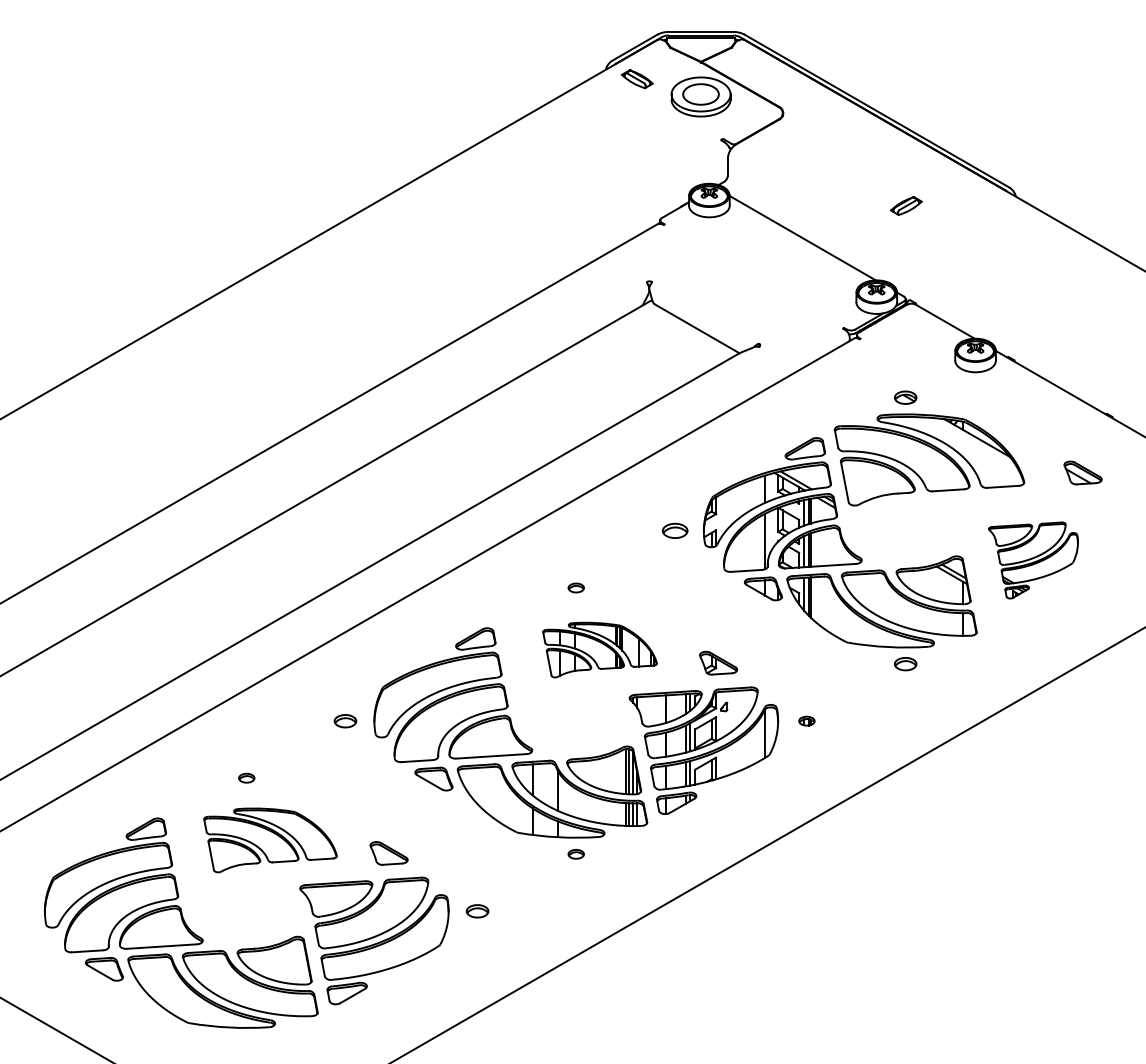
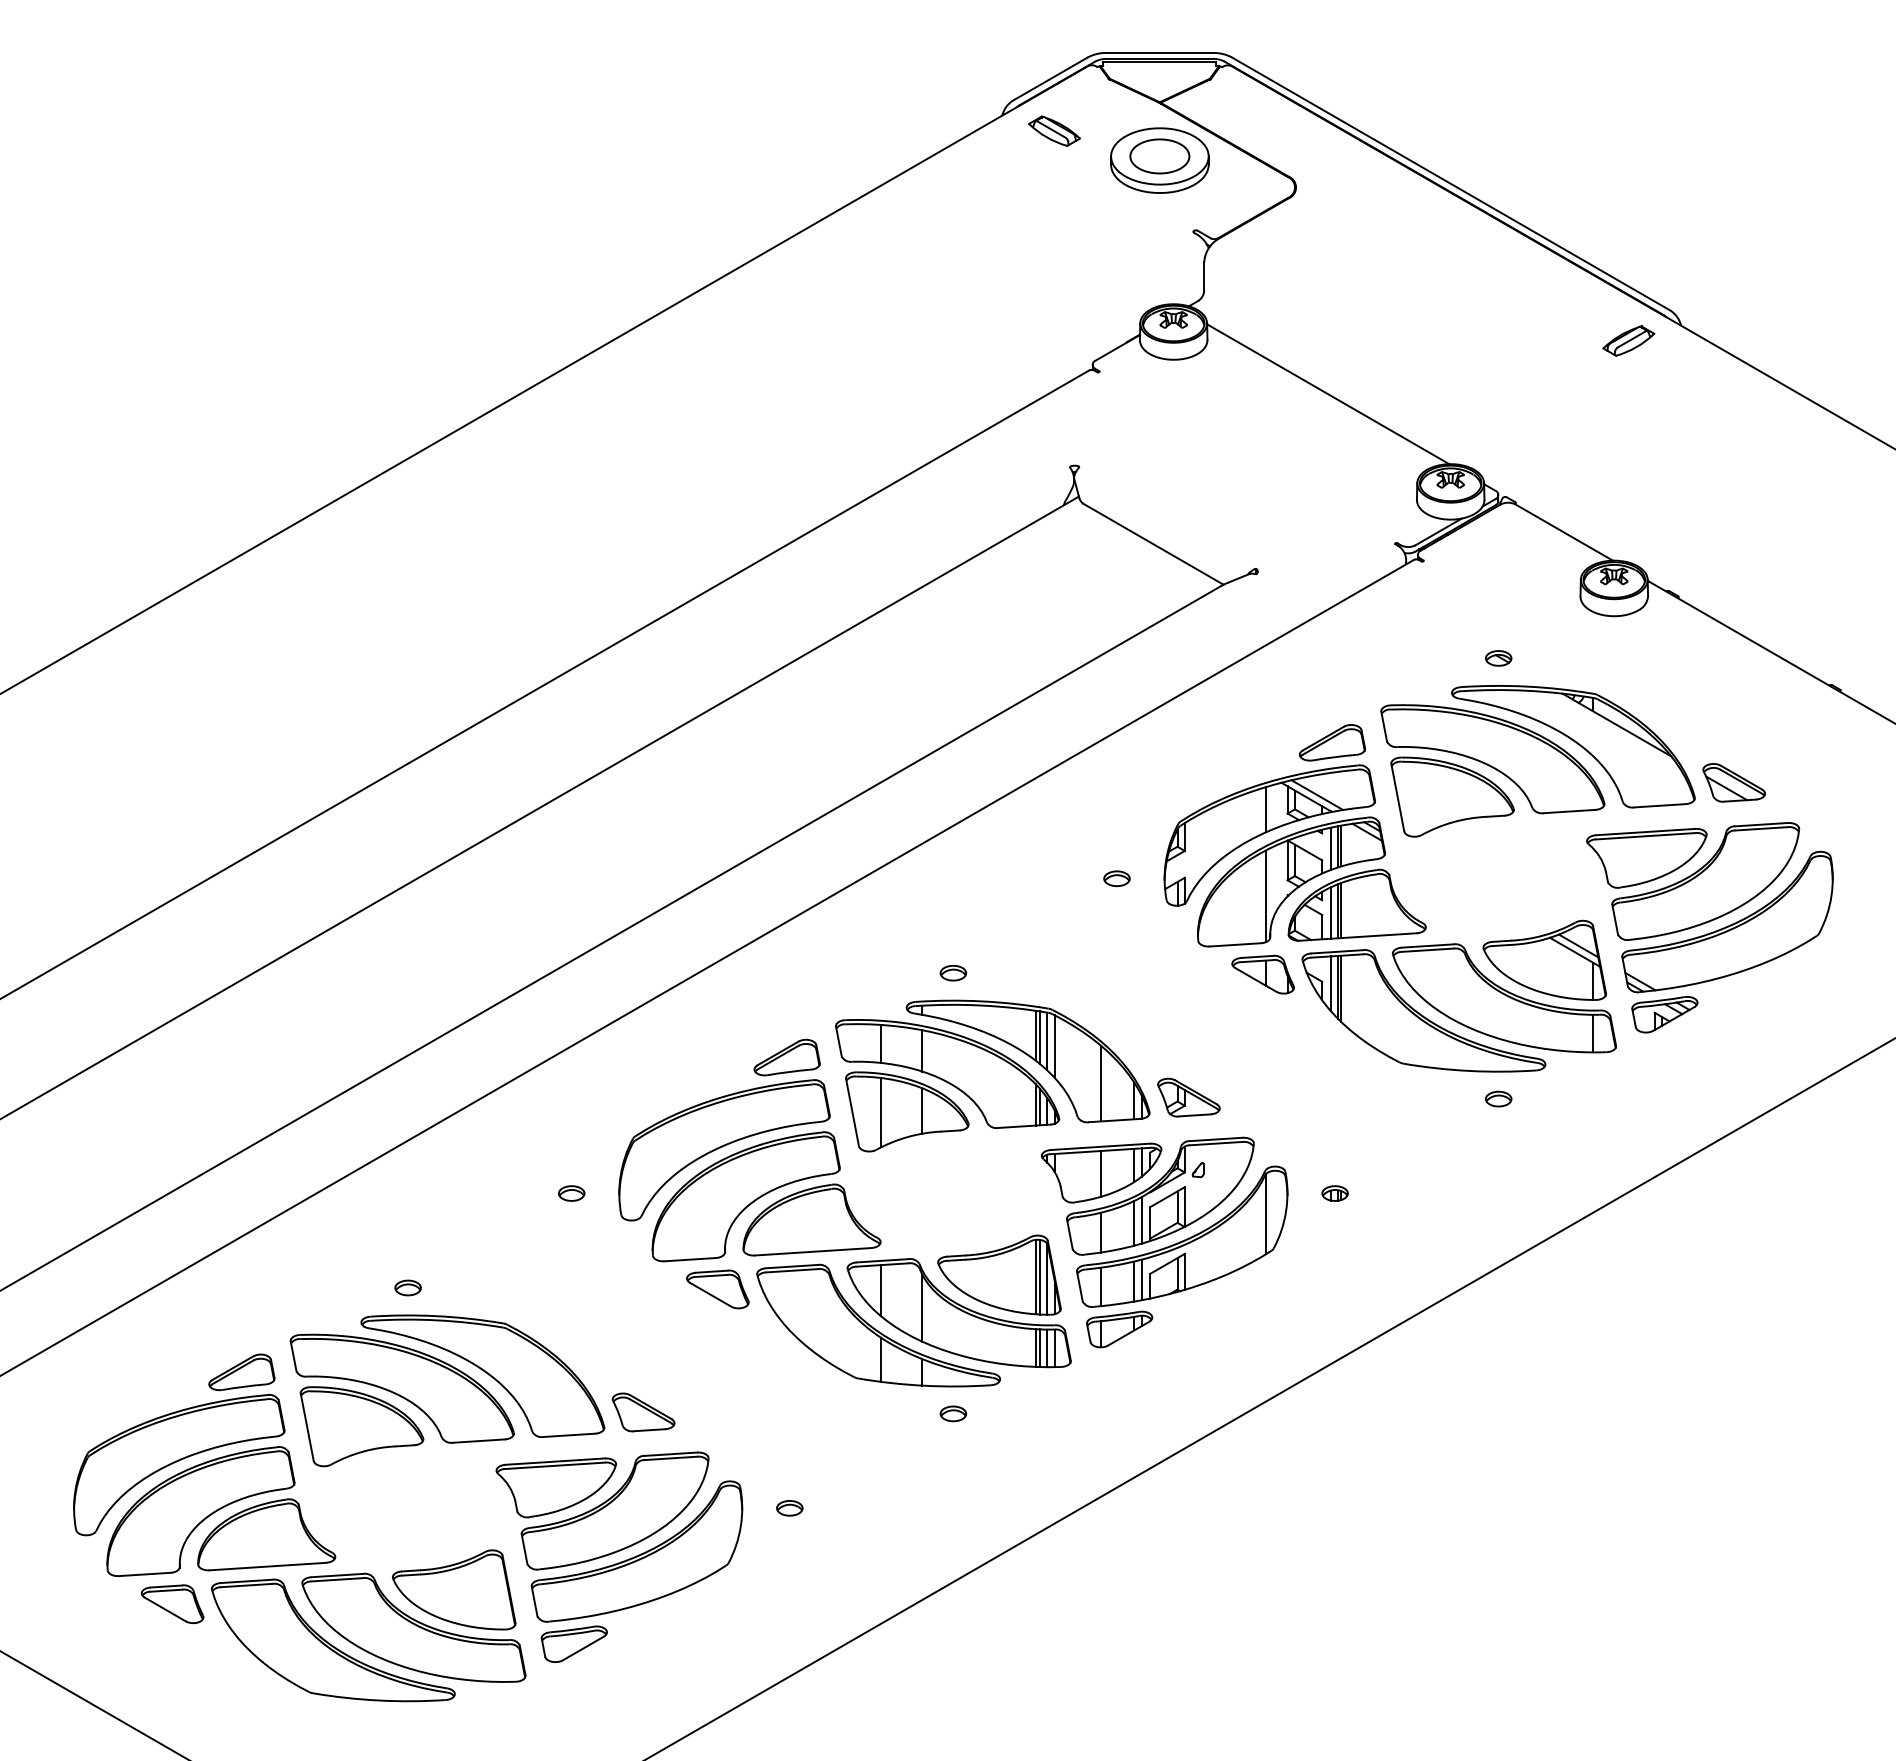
part: (906, 205) -> (1628, 340), moved
part: (905, 397) -> (1498, 657), size x0.71
part: (1082, 472) -> (1733, 782), moved
part: (674, 530) -> (1115, 878), size x0.62
part: (1033, 560) -> (1710, 927), size x1.67
part: (599, 649) -> (991, 1074), size x1.67
part: (905, 663) -> (1498, 1098), size x0.71
part: (345, 720) -> (571, 1192), size x0.71
part: (270, 840) -> (447, 1391), size x1.43
part: (476, 911) -> (788, 1508), size x0.71

